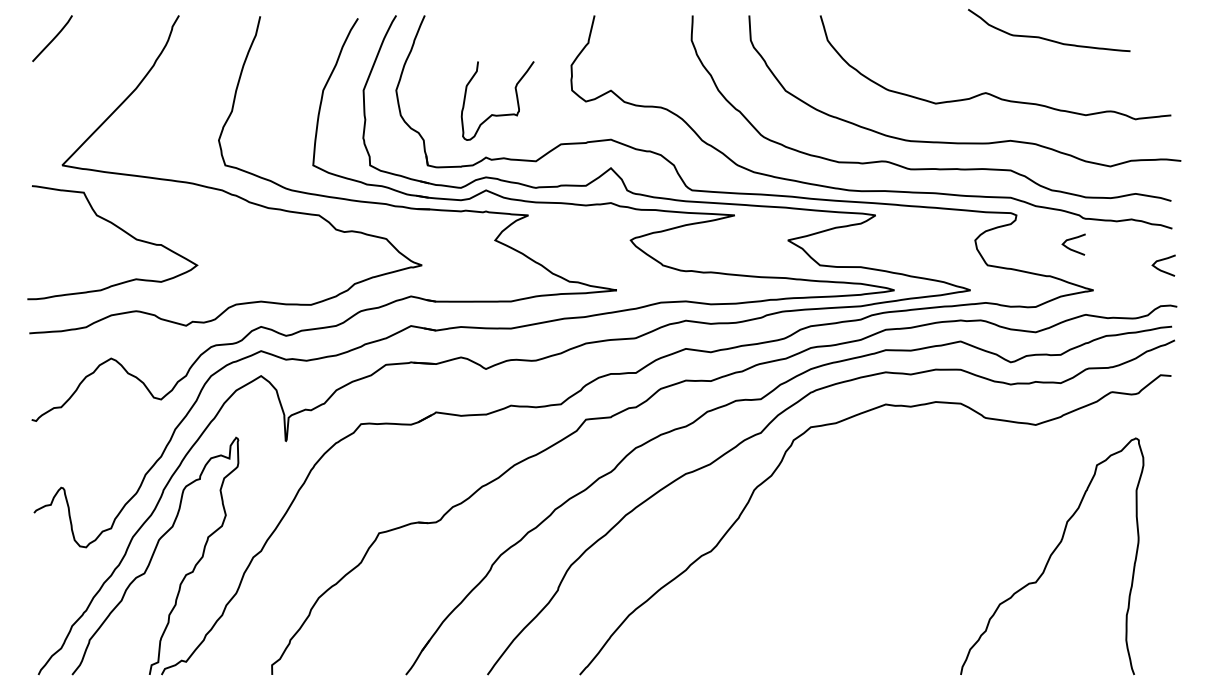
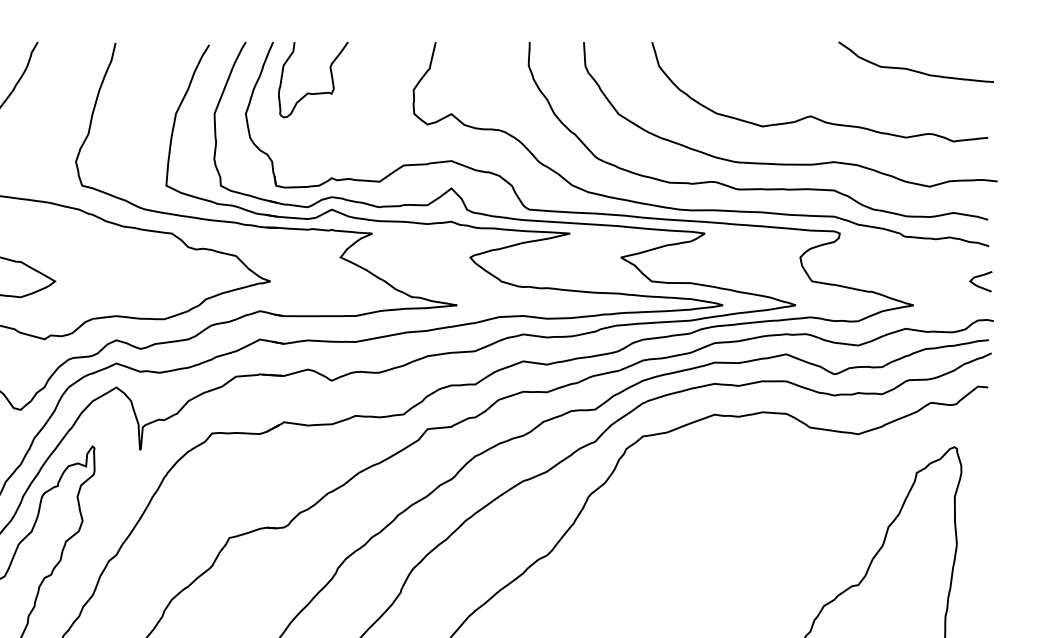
curve: (1047, 38) -> (914, 69), moved
curve: (497, 114) -> (313, 92), moved
curve: (1071, 248) -> (892, 265), removed

